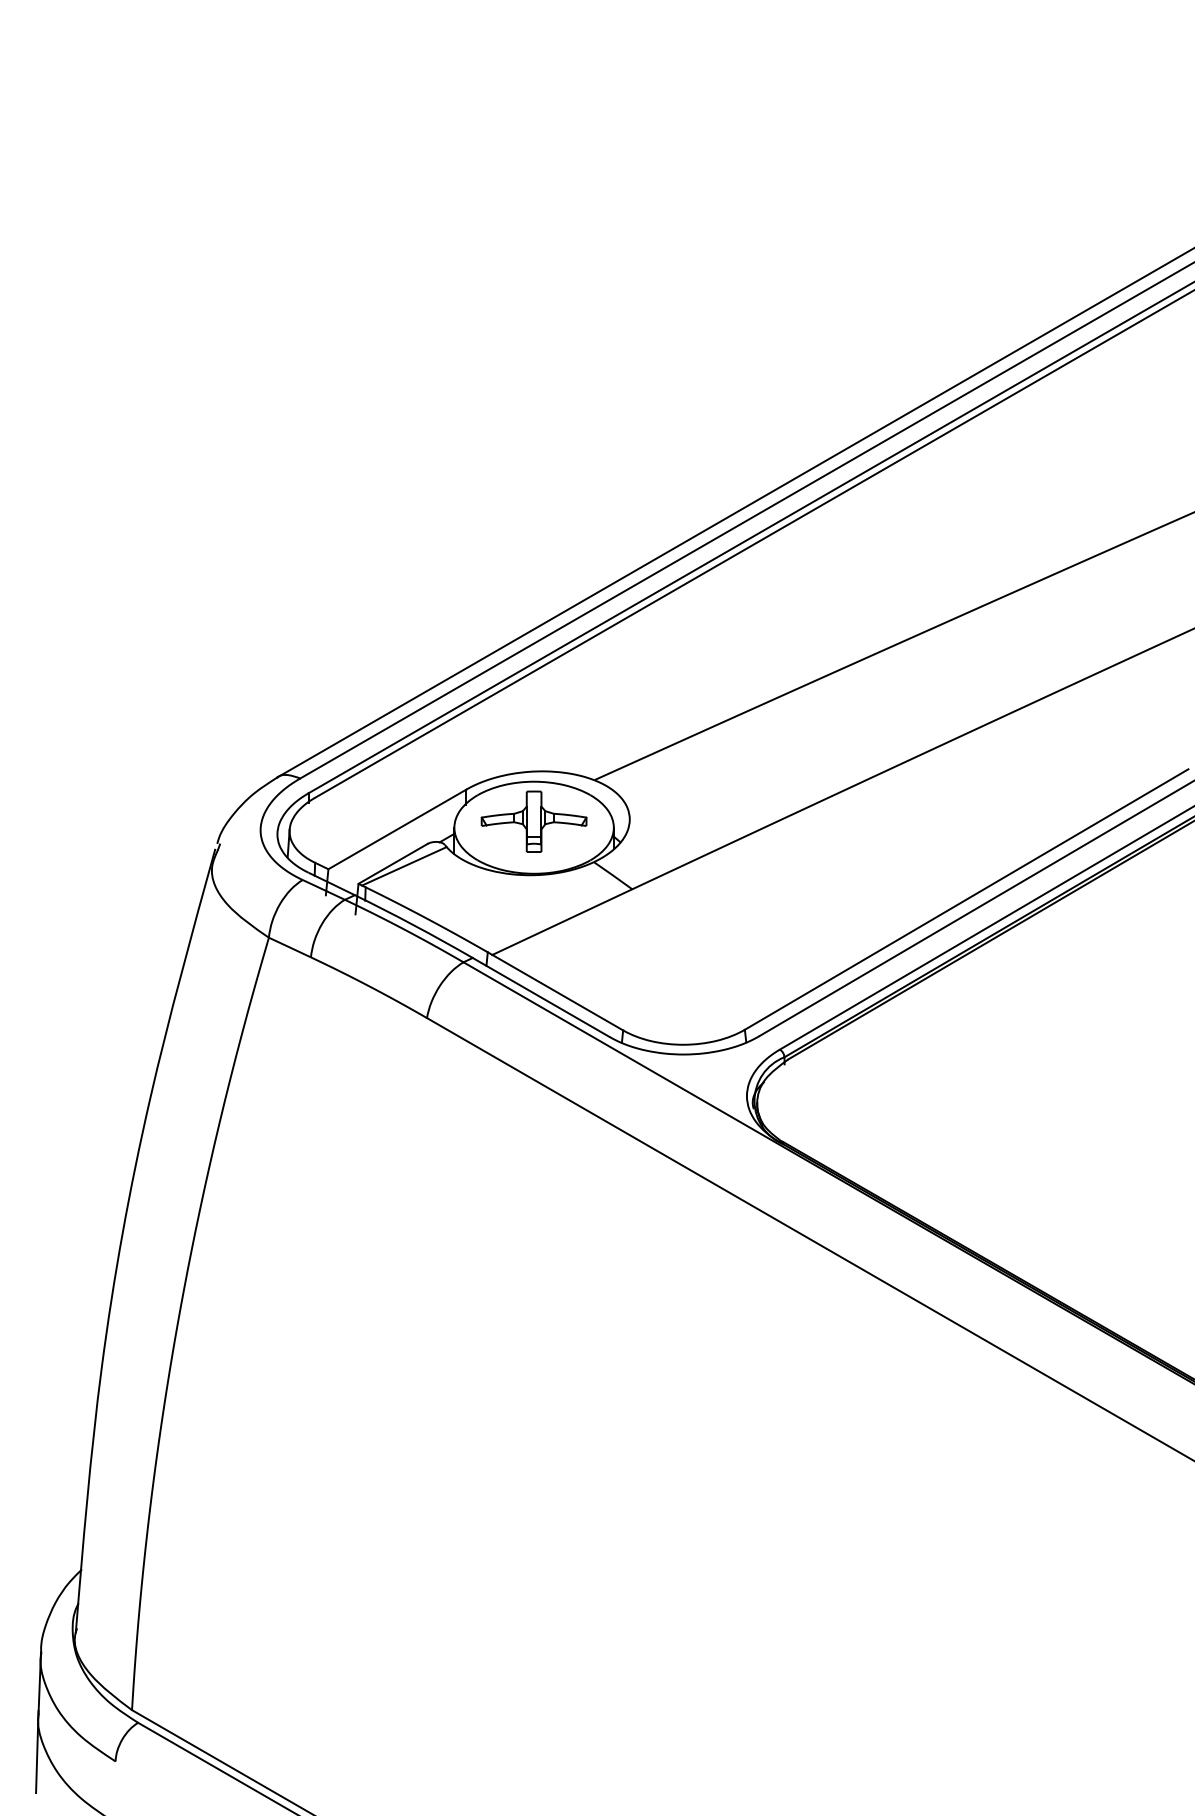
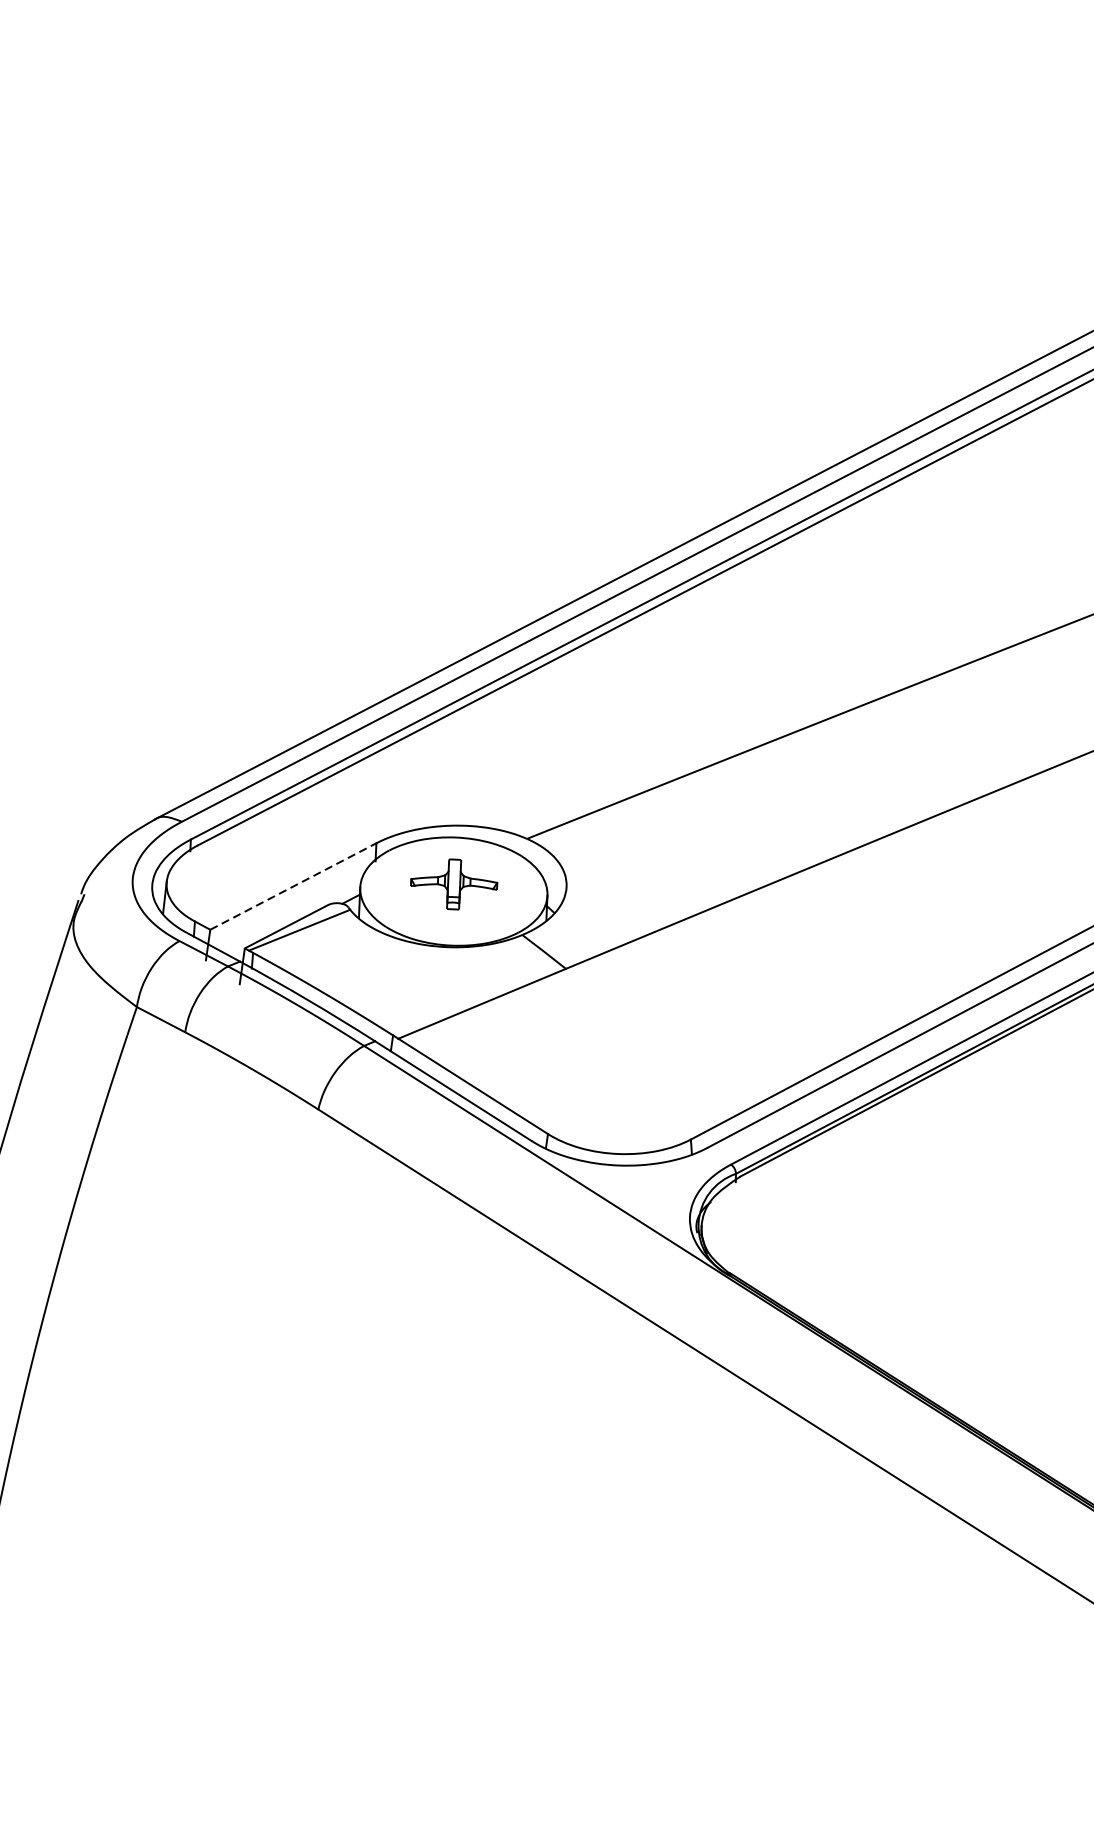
part: (533, 821) -> (453, 884), size x0.7
line: (397, 829) -> (293, 886), solid -> dashed

